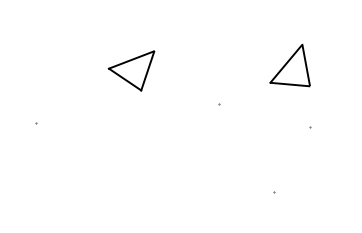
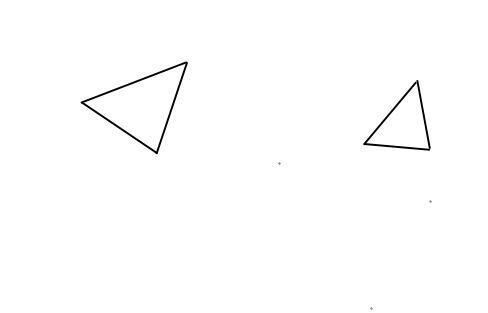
part: (289, 65) -> (396, 115), moved
part: (131, 70) -> (134, 107), size x1.4

